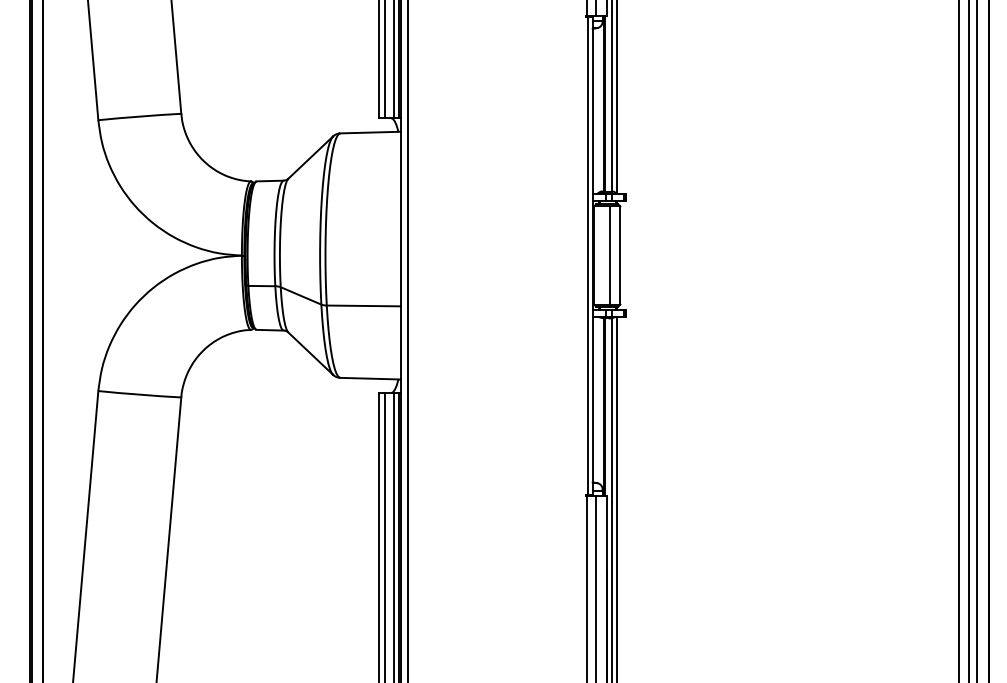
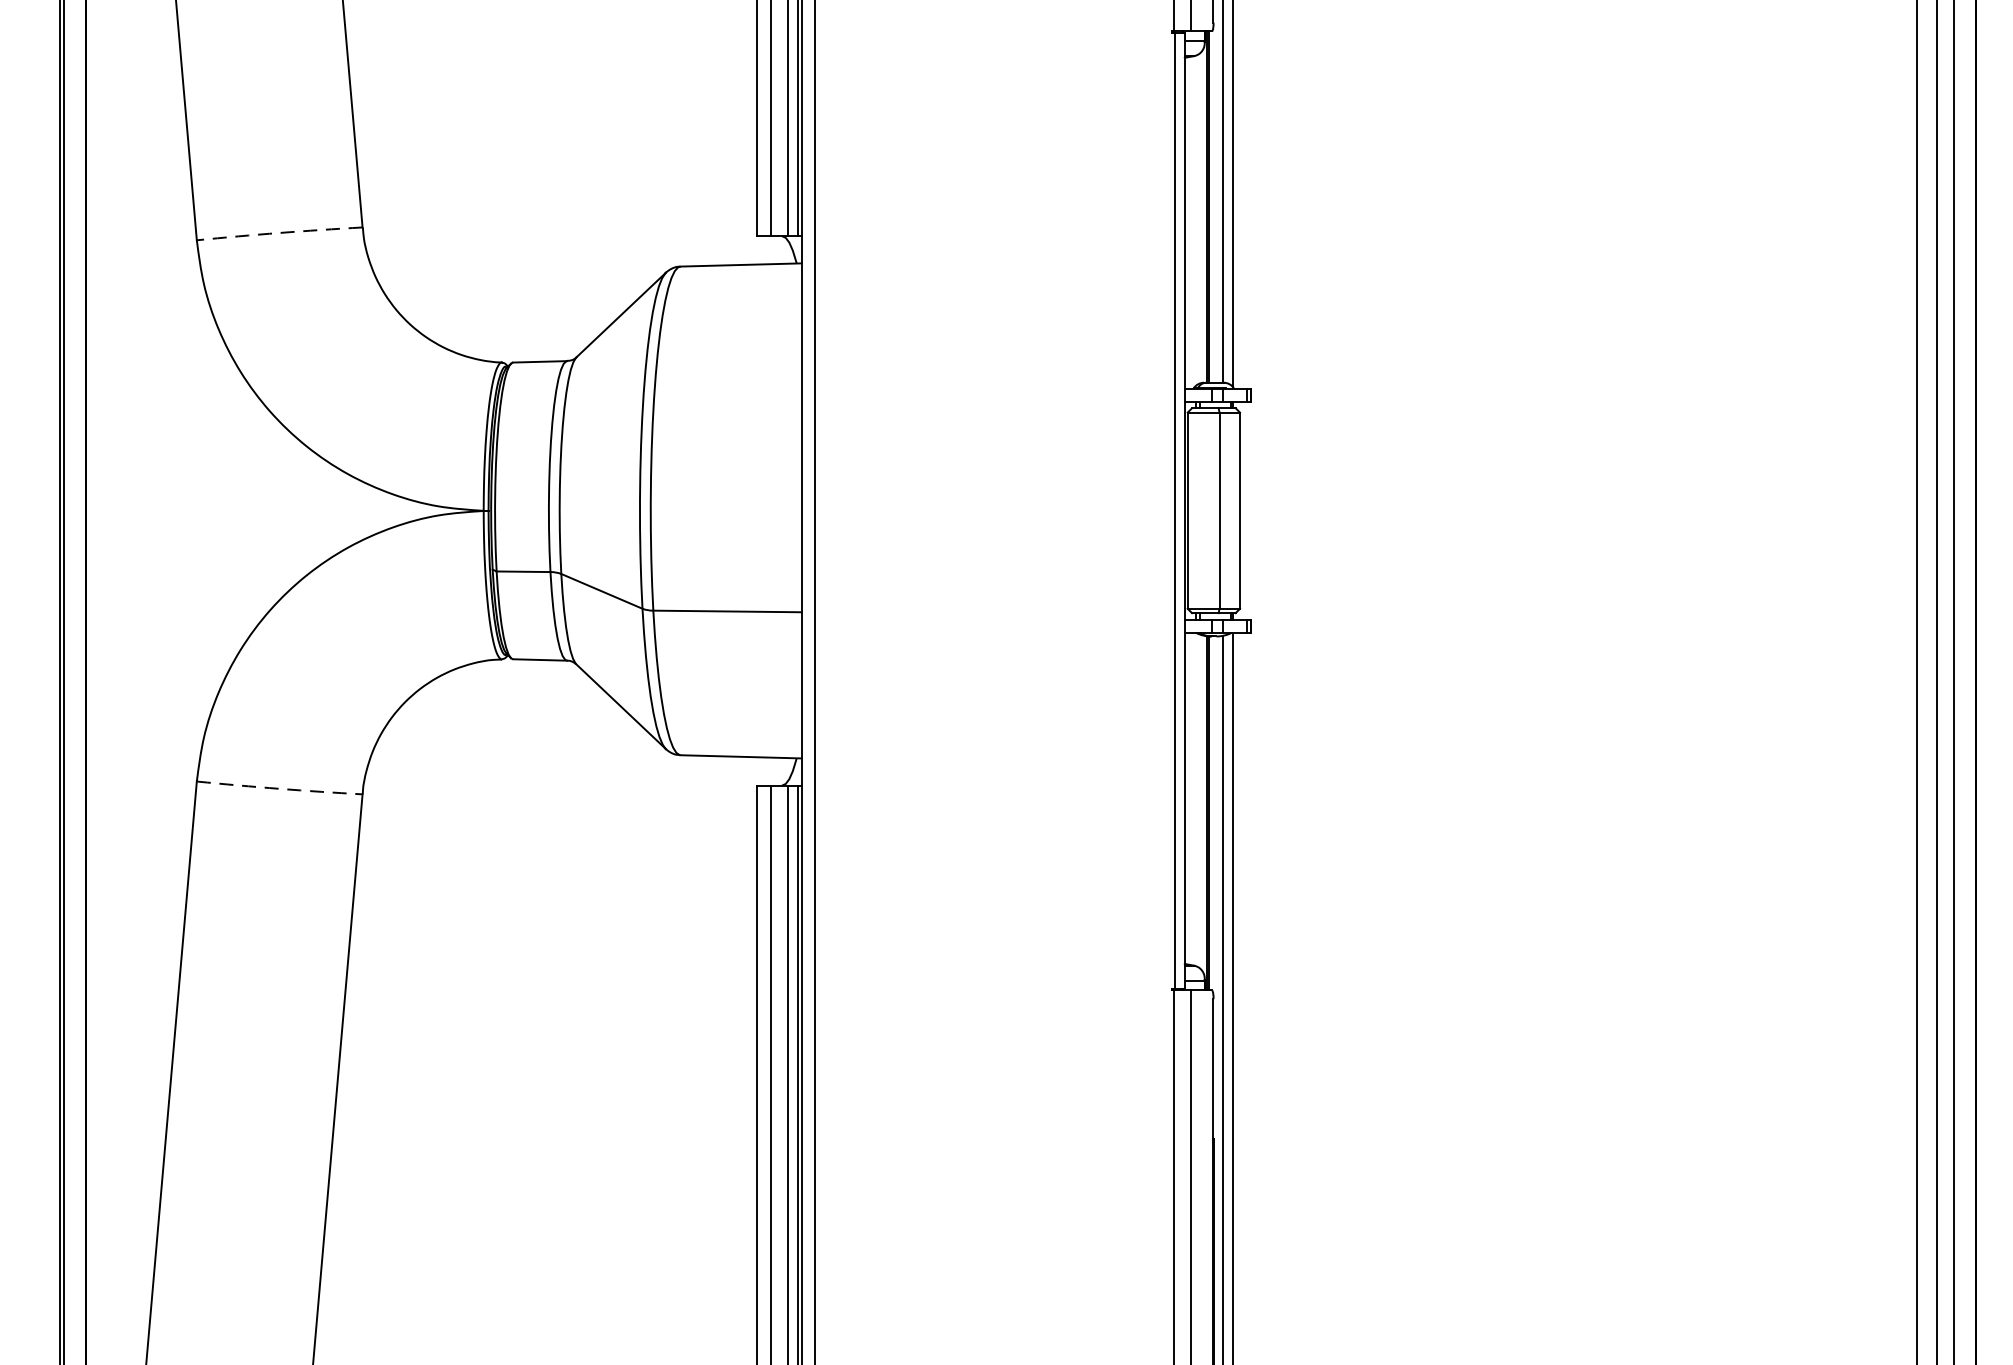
arc: (139, 116) -> (279, 232), solid -> dashed
arc: (139, 394) -> (279, 788), solid -> dashed

